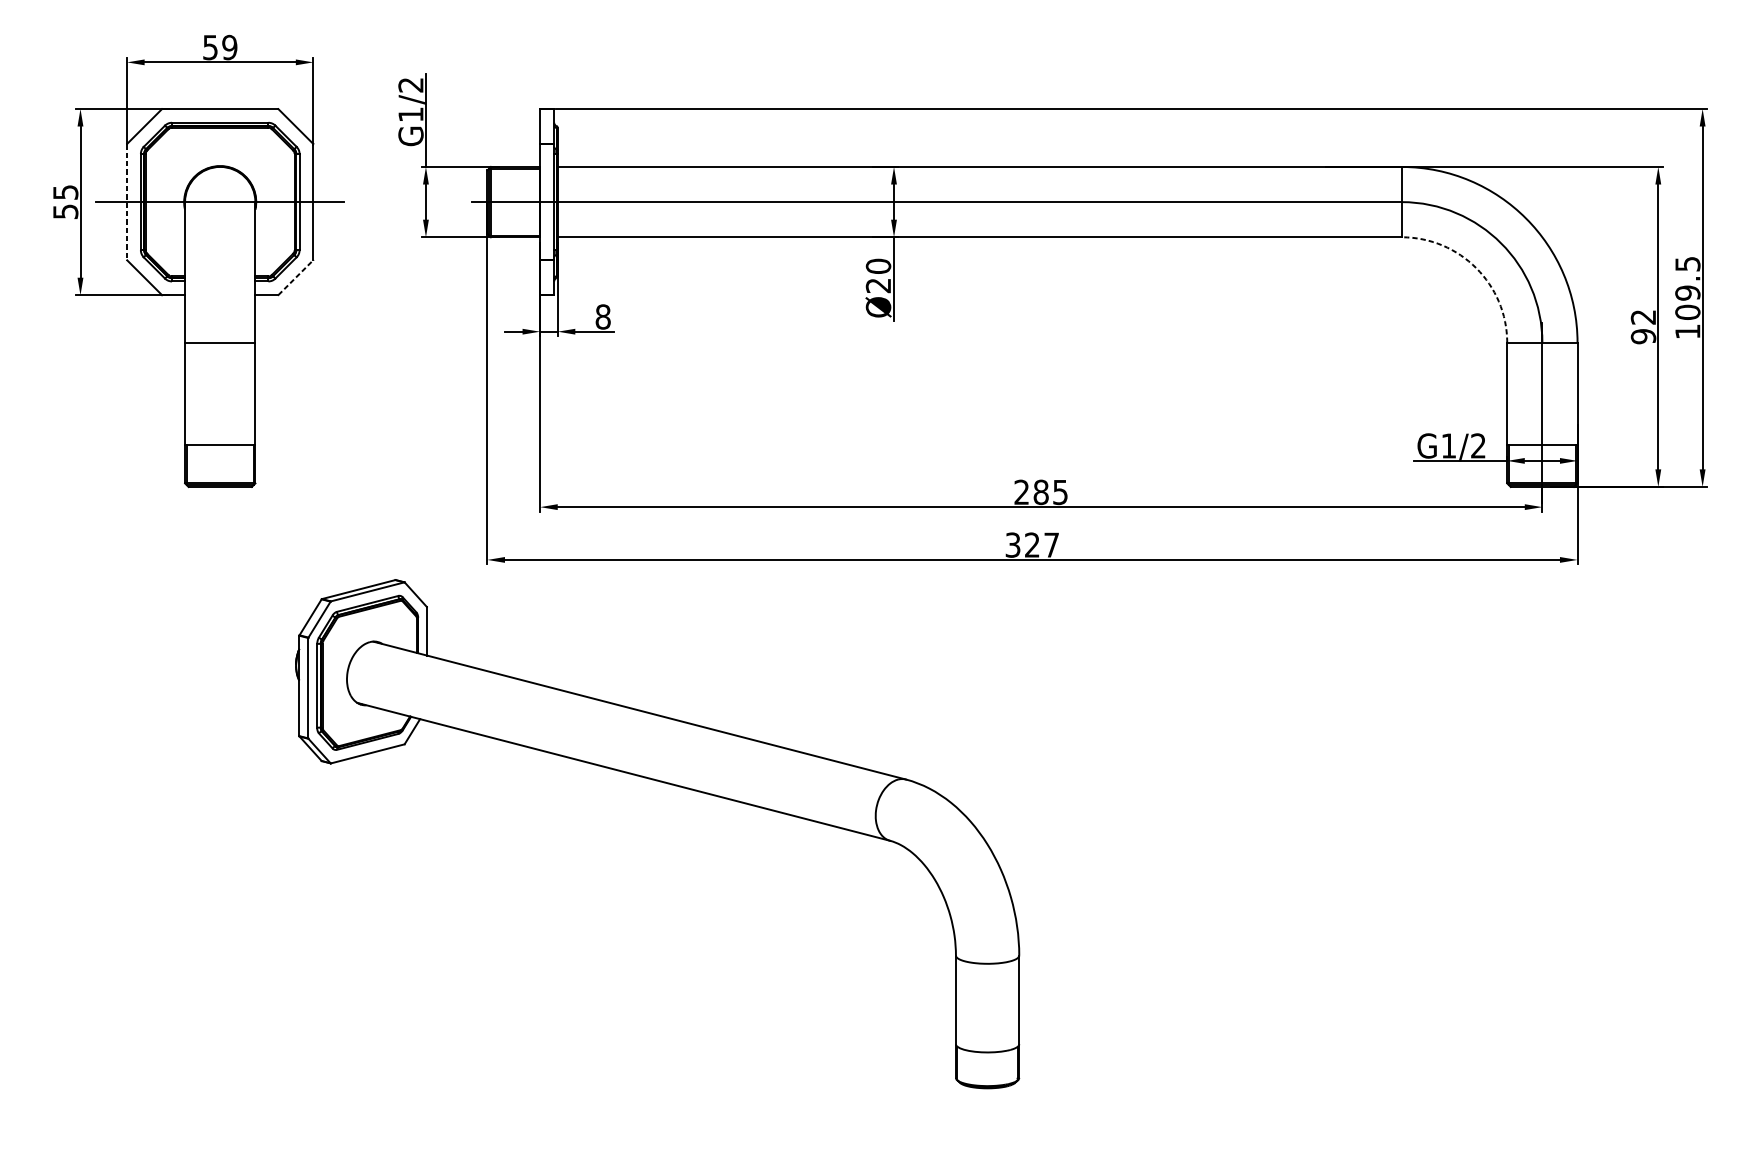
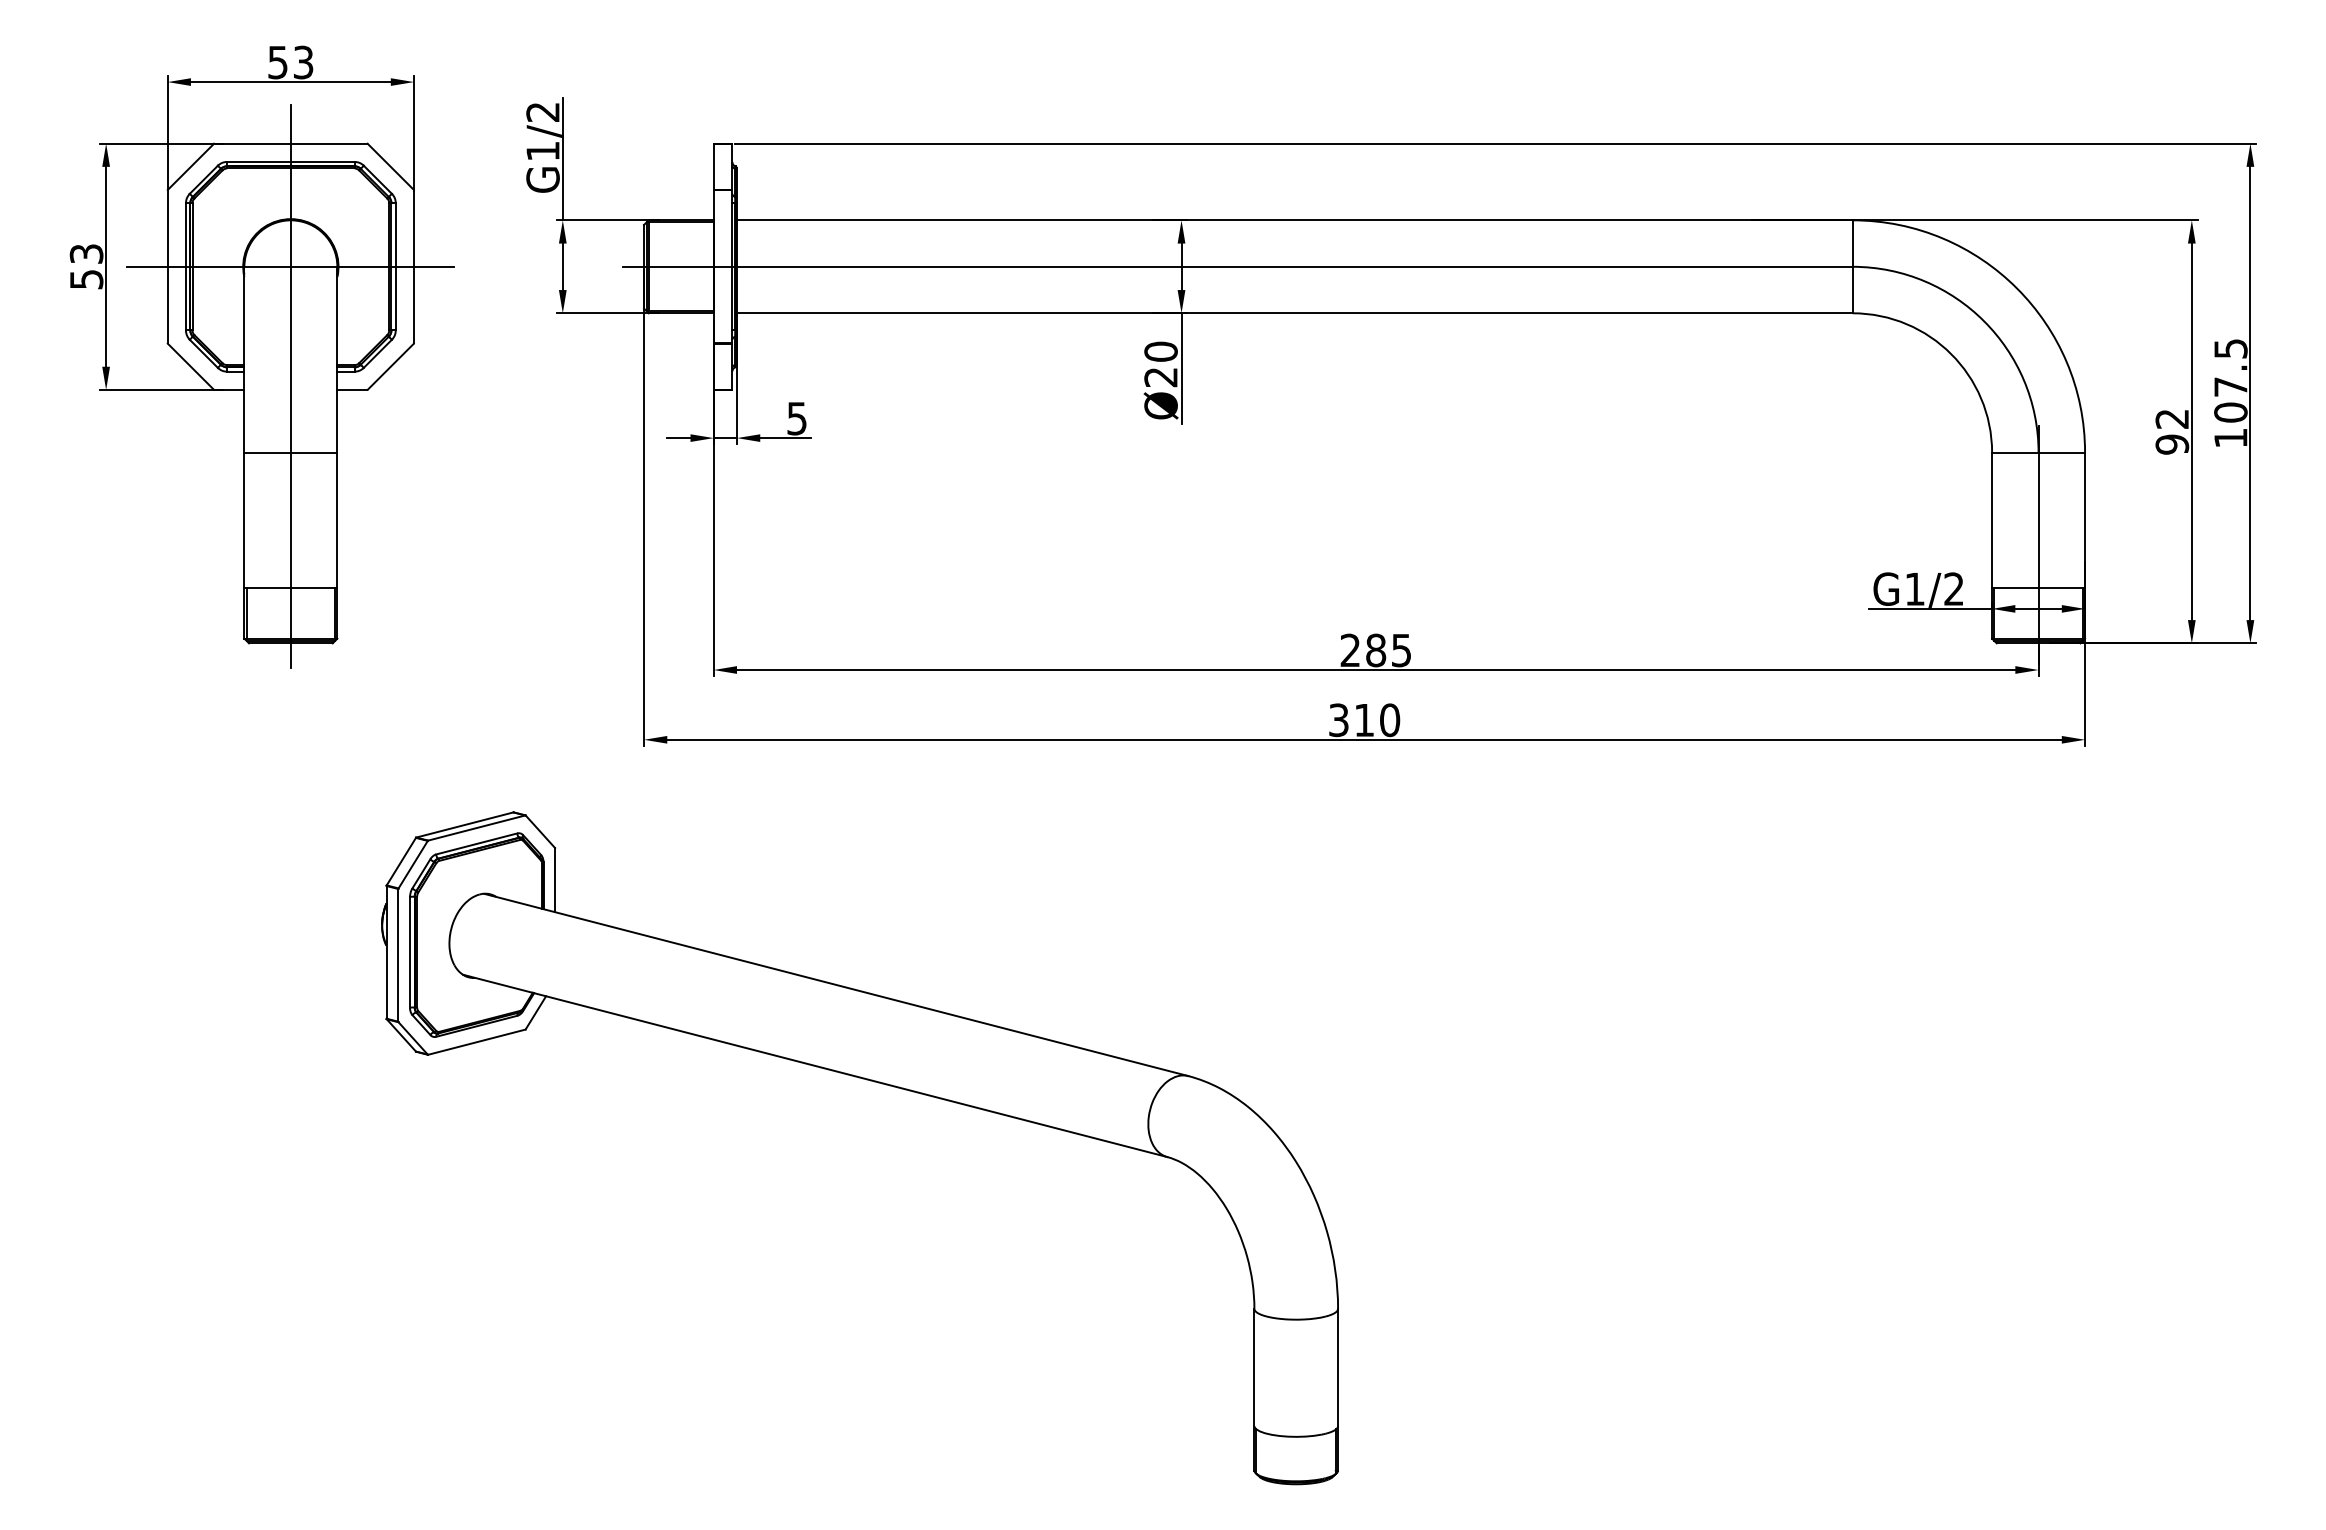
text: (229, 47) -> (303, 62), 59 -> 53
text: (64, 192) -> (85, 253), 55 -> 53
line: (126, 202) -> (167, 267), dashed -> solid
arc: (1476, 268) -> (1951, 354), dashed -> solid
line: (296, 277) -> (391, 366), dashed -> solid
line: (219, 291) -> (290, 385), added
text: (1687, 293) -> (2230, 387), 109.5 -> 107.5
text: (603, 316) -> (797, 418), 8 -> 5
text: (1042, 545) -> (1377, 720), 327 -> 310
part: (668, 784) -> (874, 1082), moved

